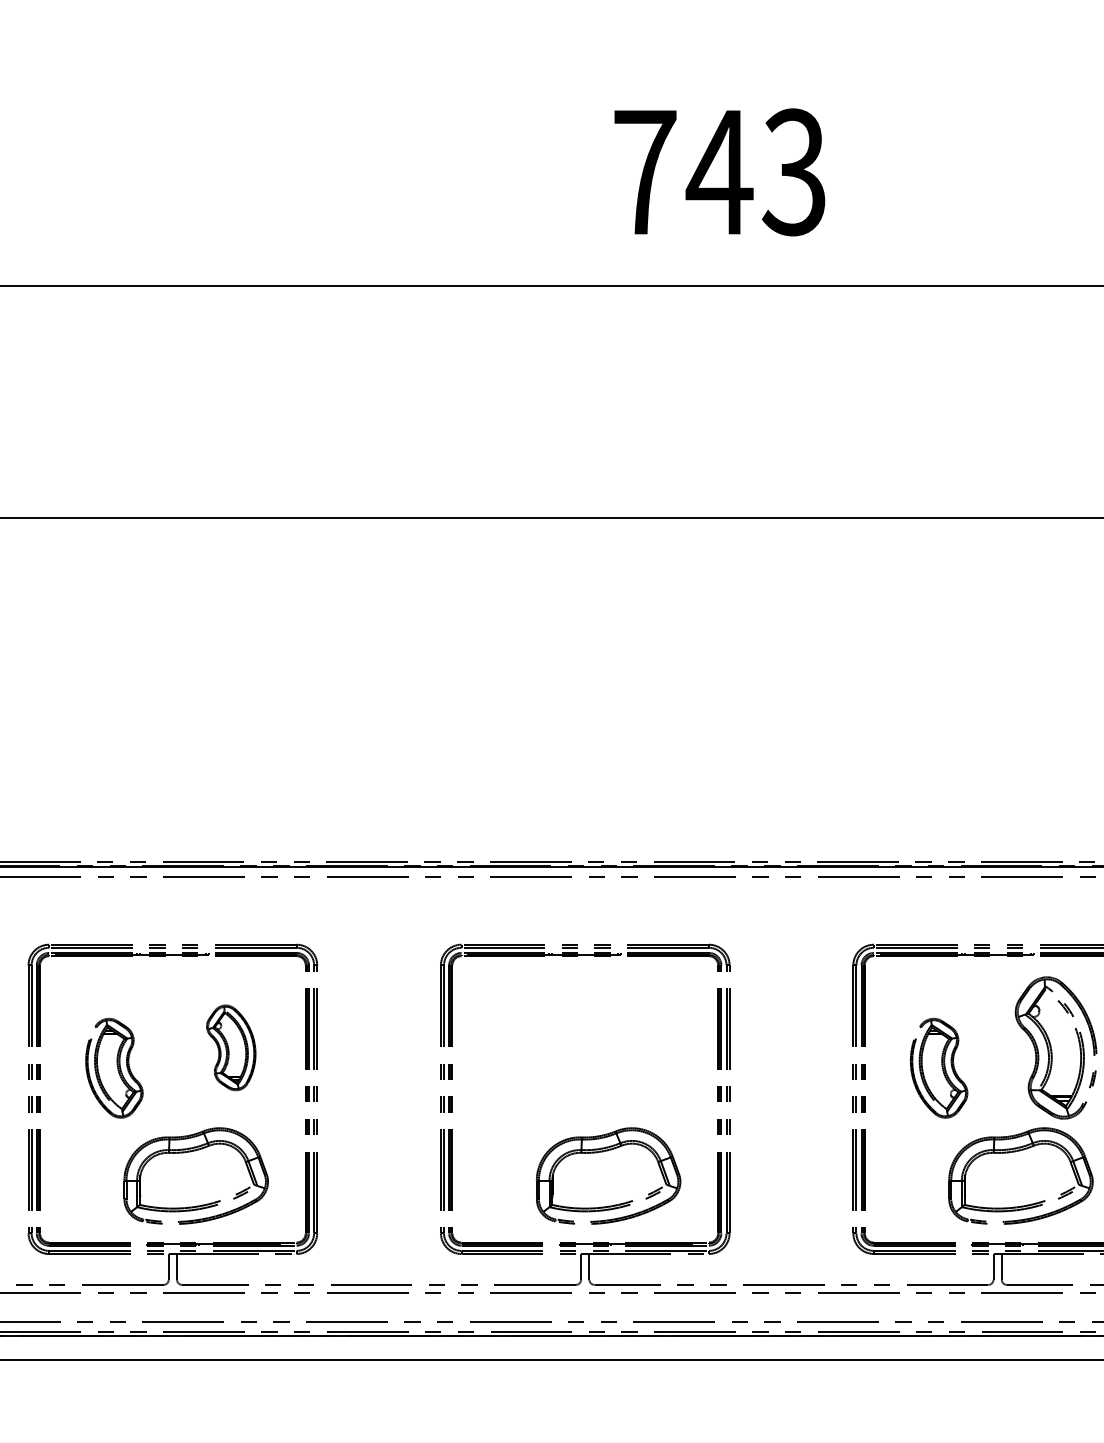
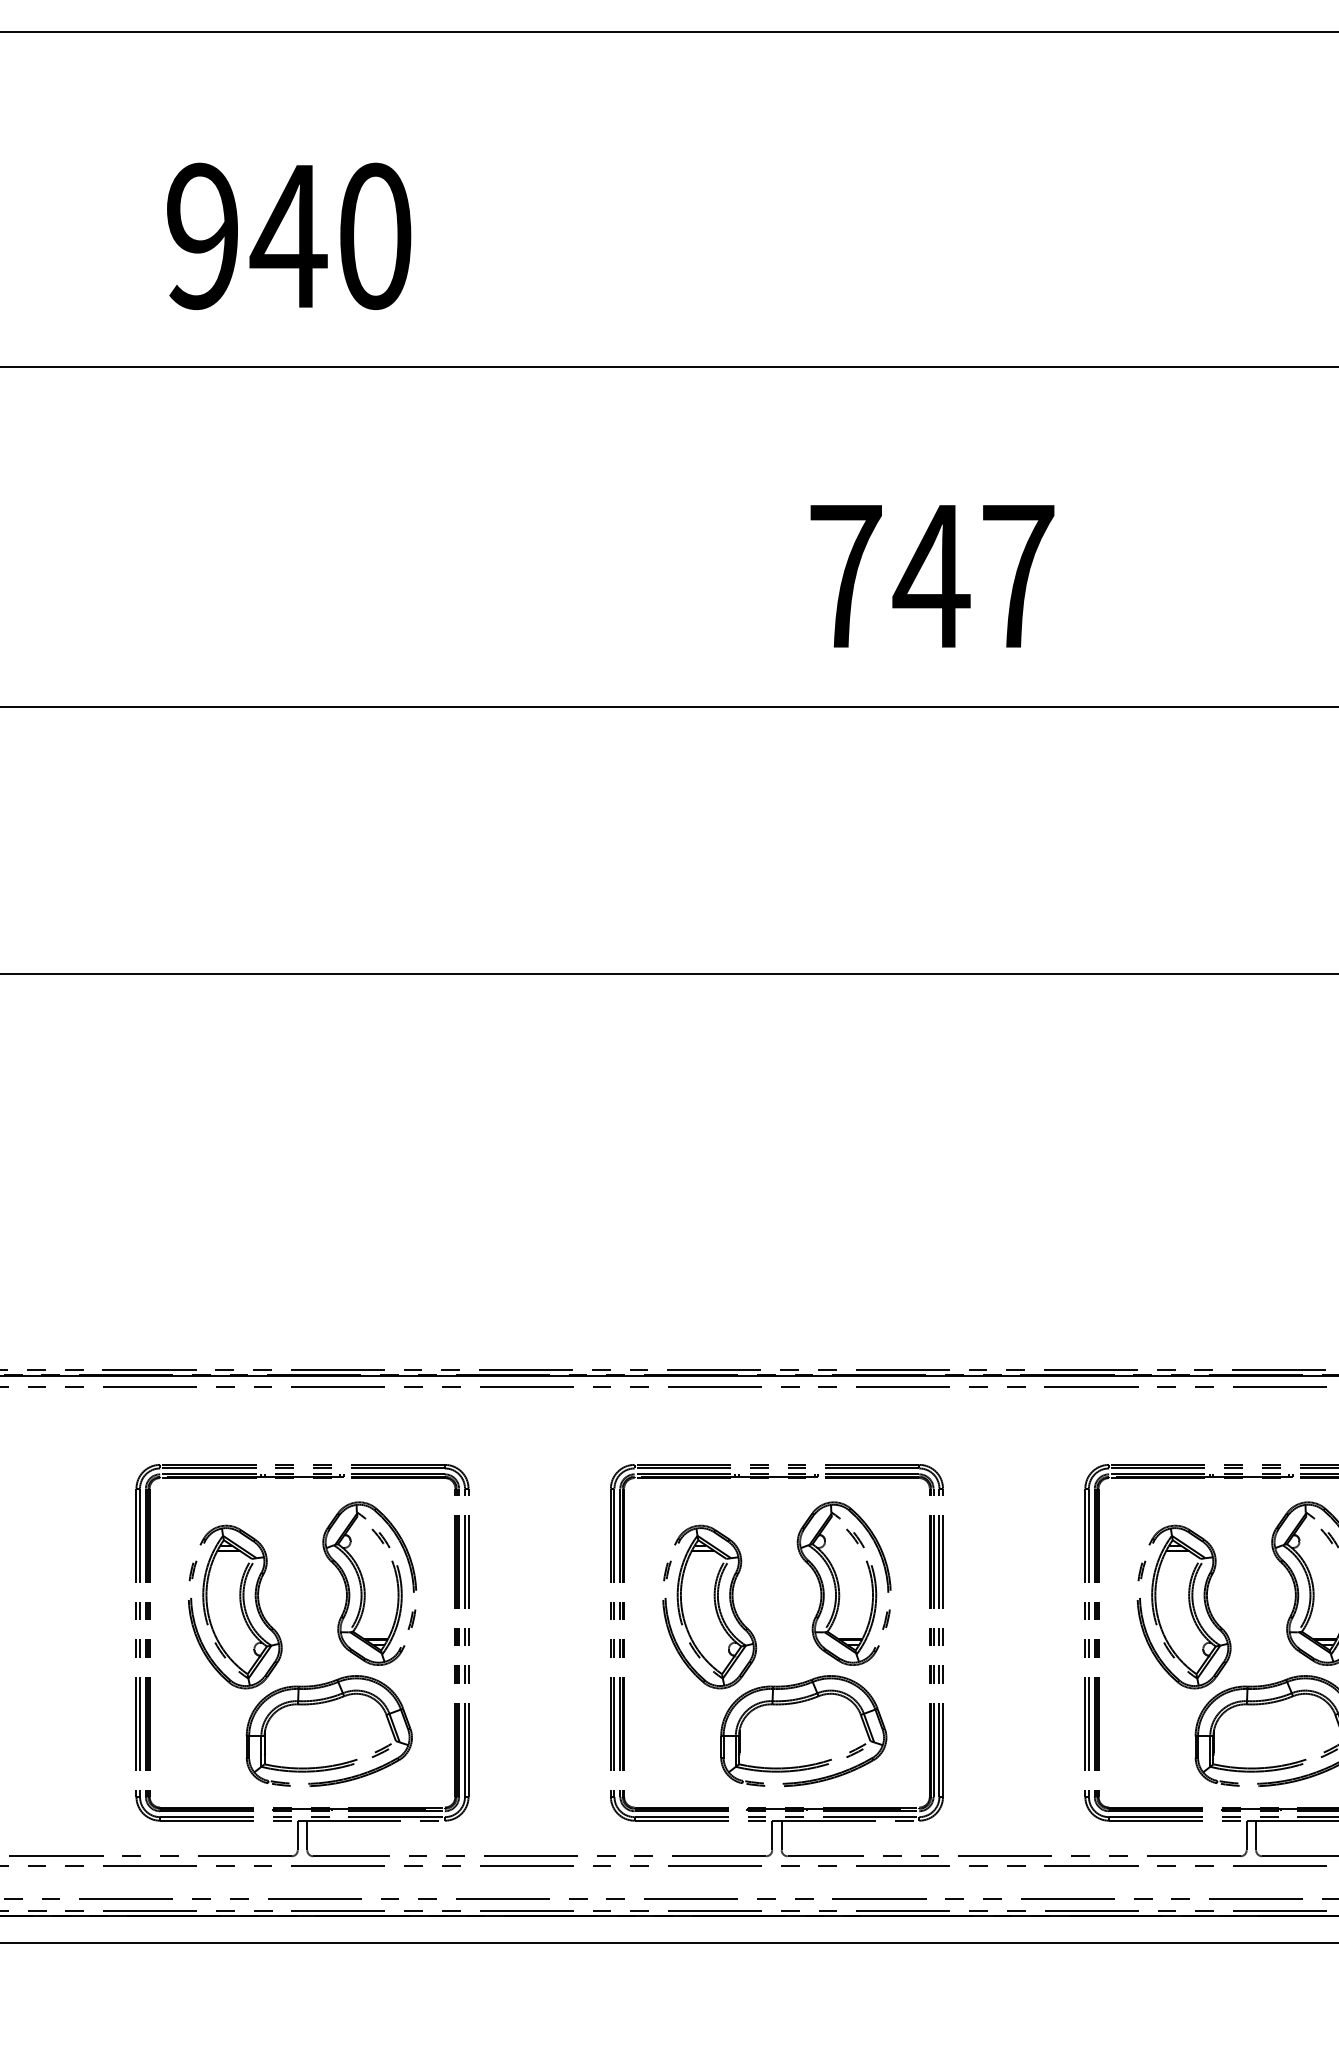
text: (794, 171) -> (1017, 575), 743 -> 747
part: (231, 1047) -> (369, 1583), size x1.67
part: (643, 1047) -> (843, 1583), added
part: (114, 1067) -> (235, 1606), size x1.43
part: (526, 1067) -> (709, 1606), added
part: (938, 1067) -> (1183, 1606), size x1.43

